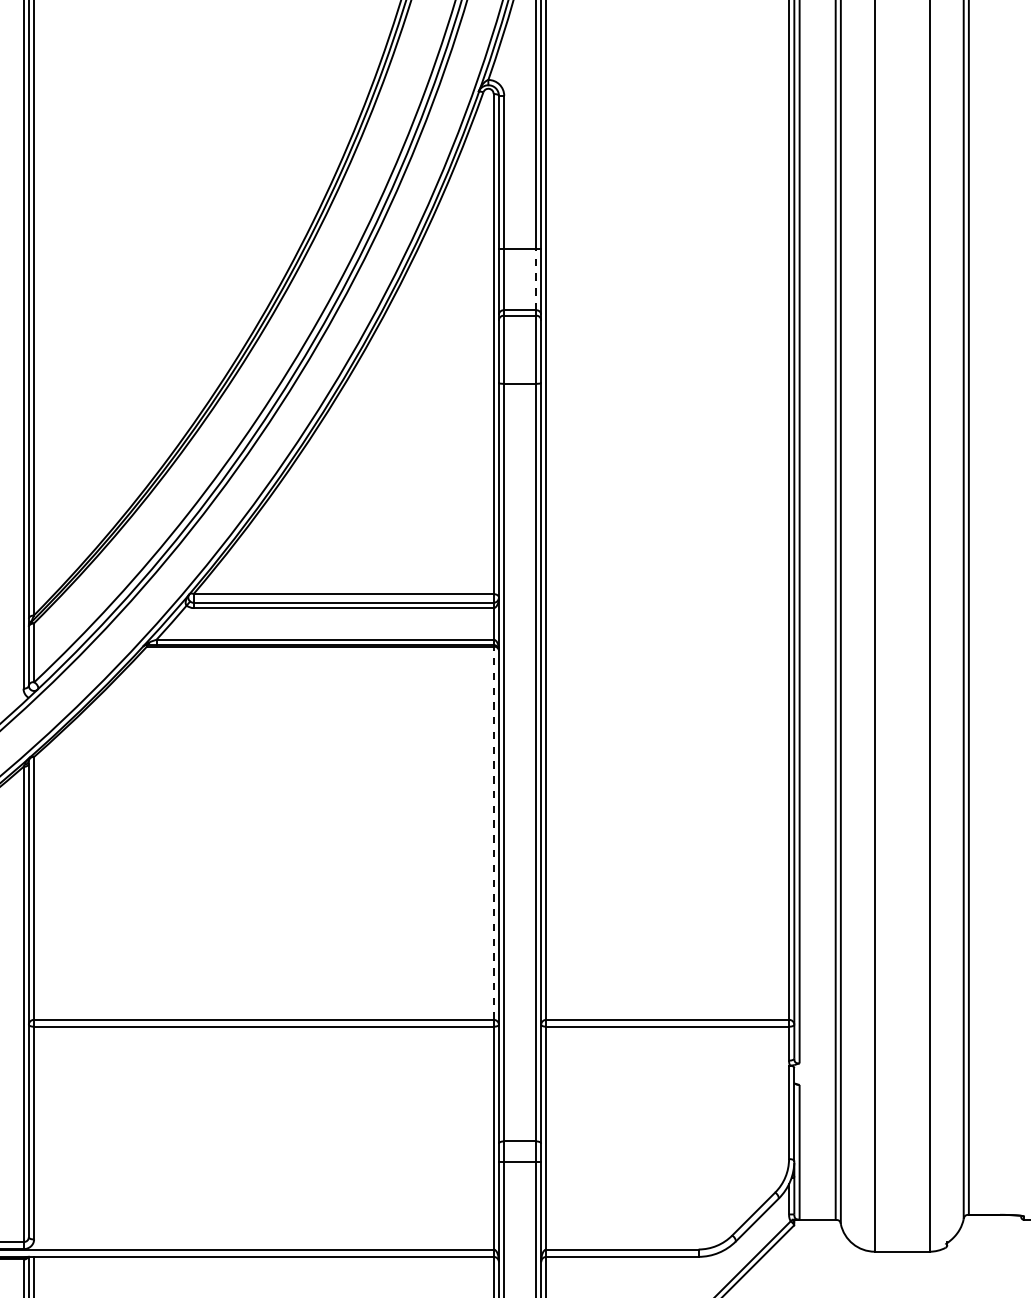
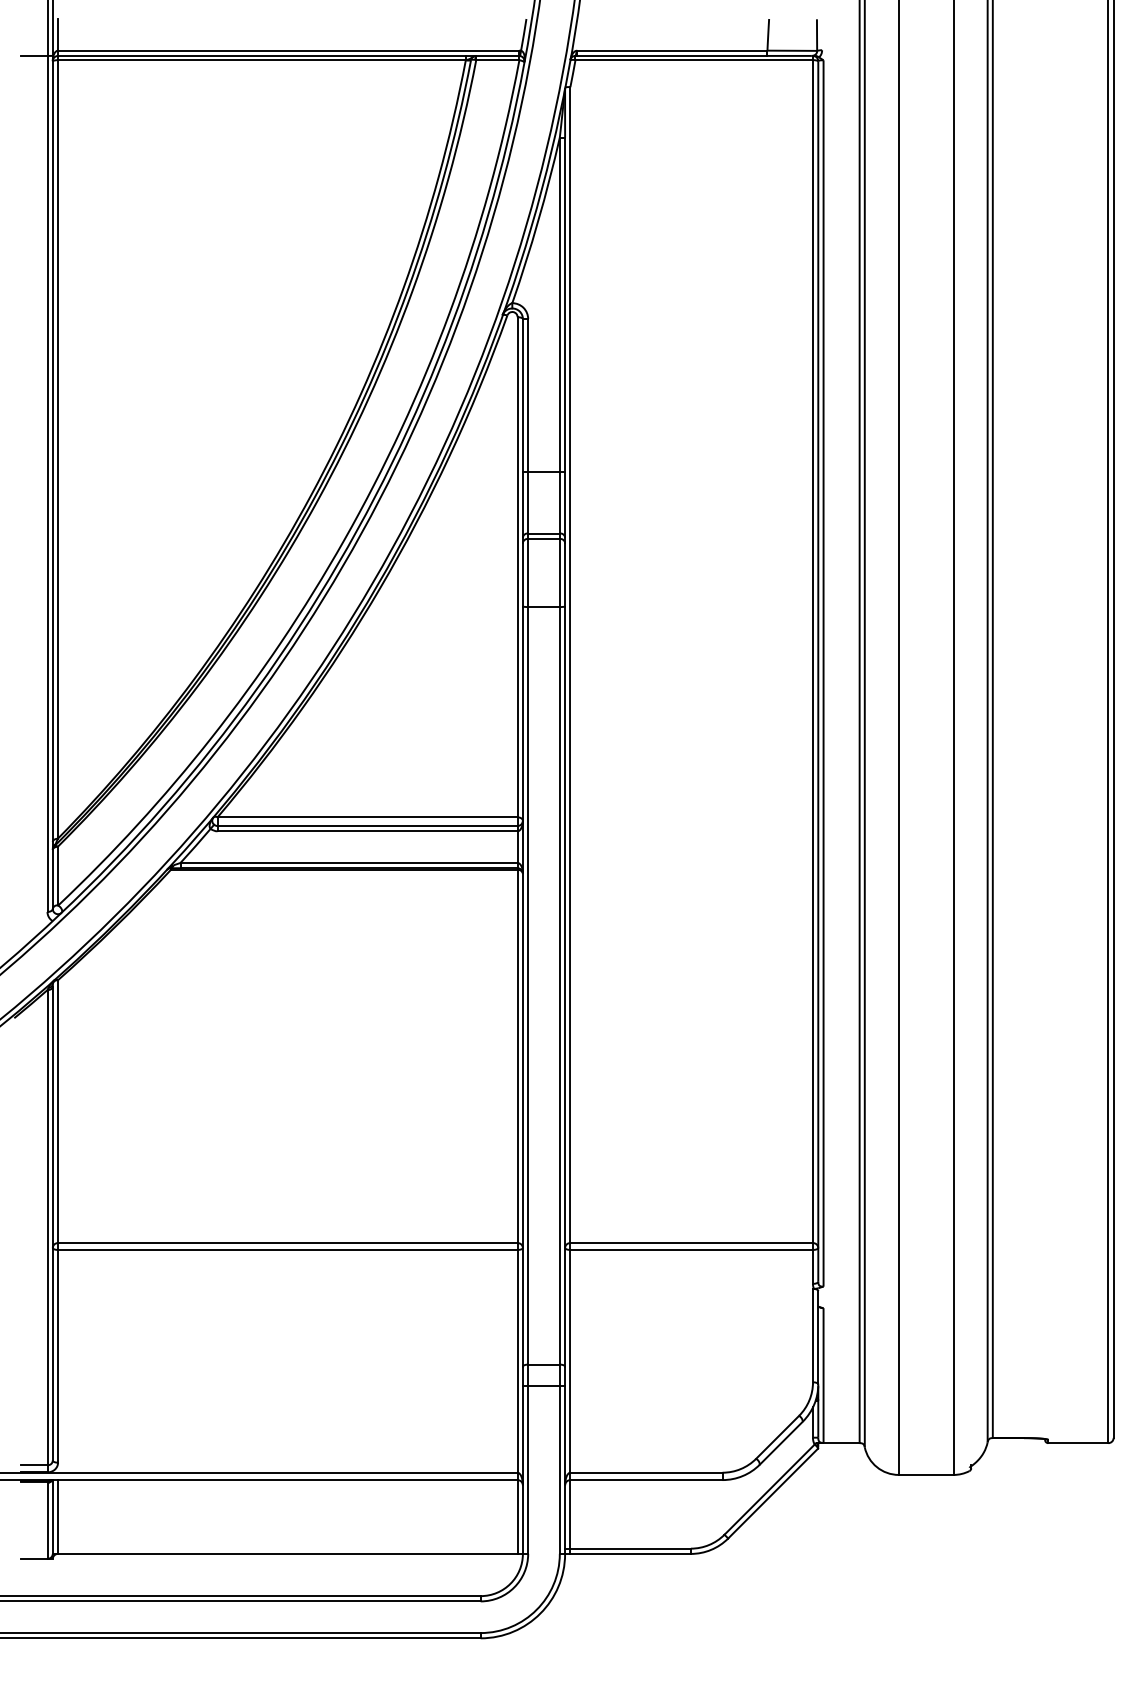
line: (535, 279) -> (559, 502), dashed -> solid
line: (493, 833) -> (517, 1056), dashed -> solid

